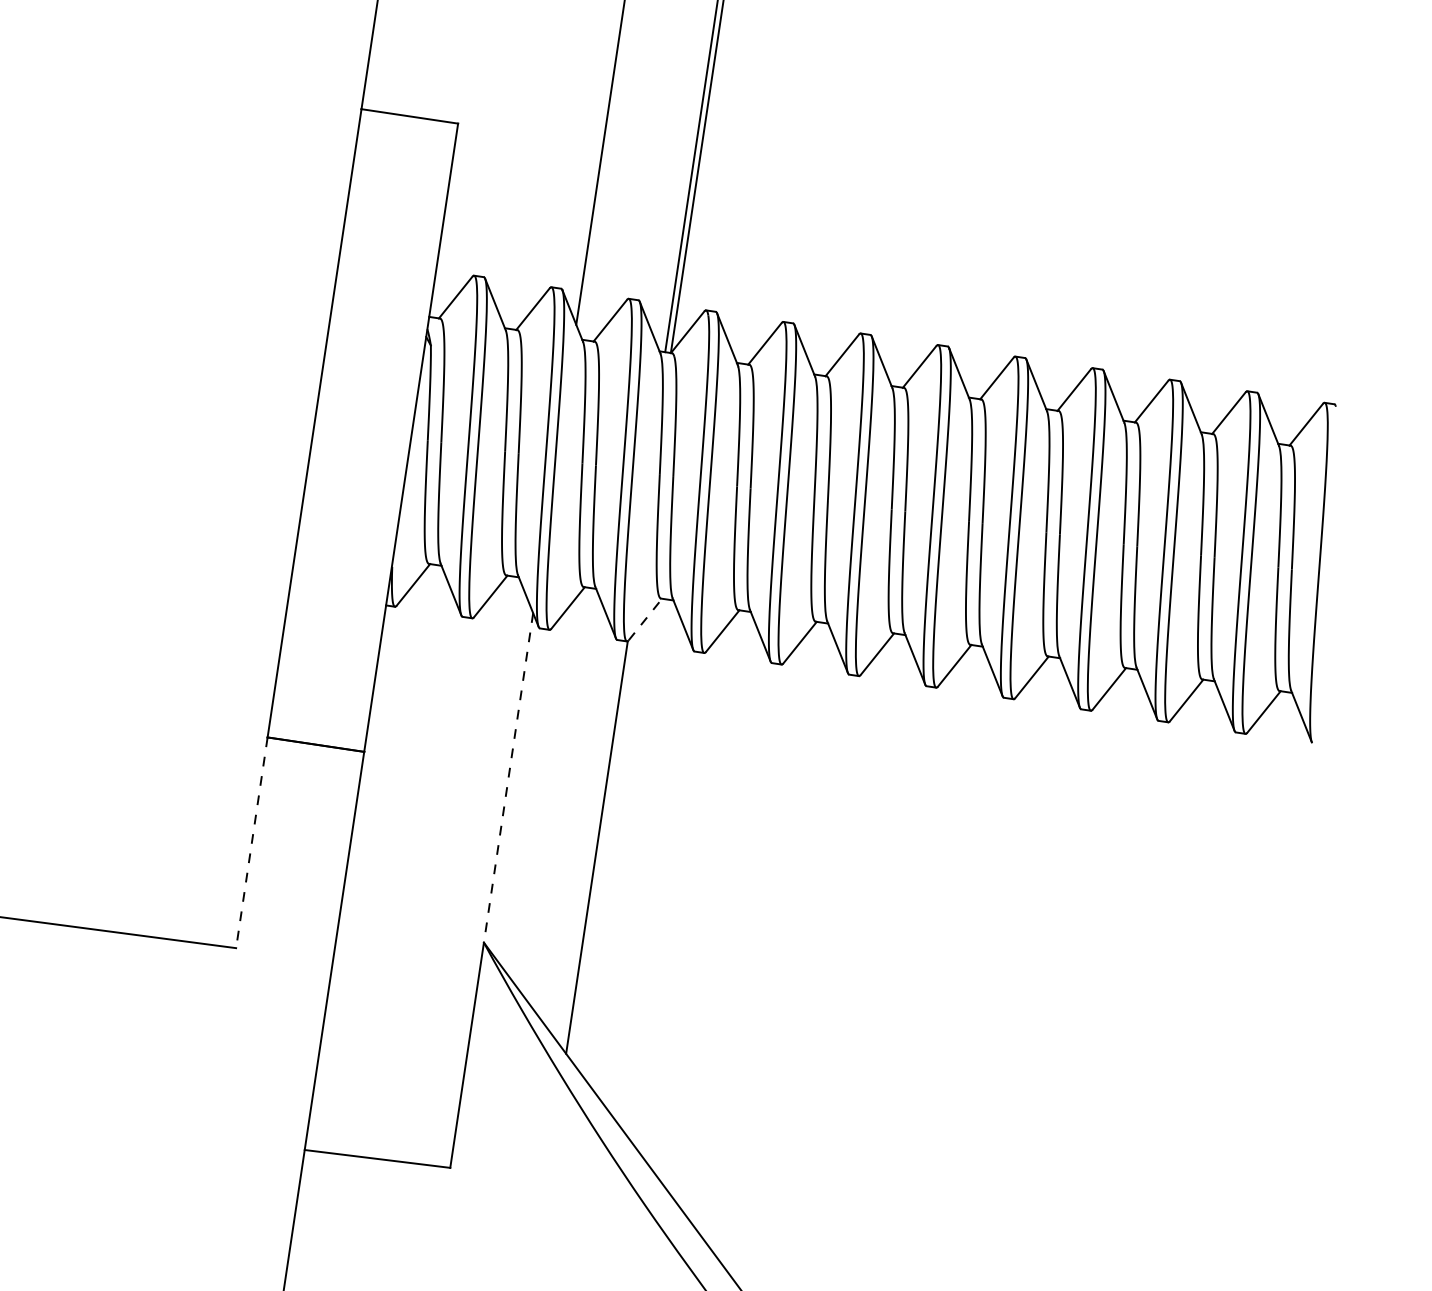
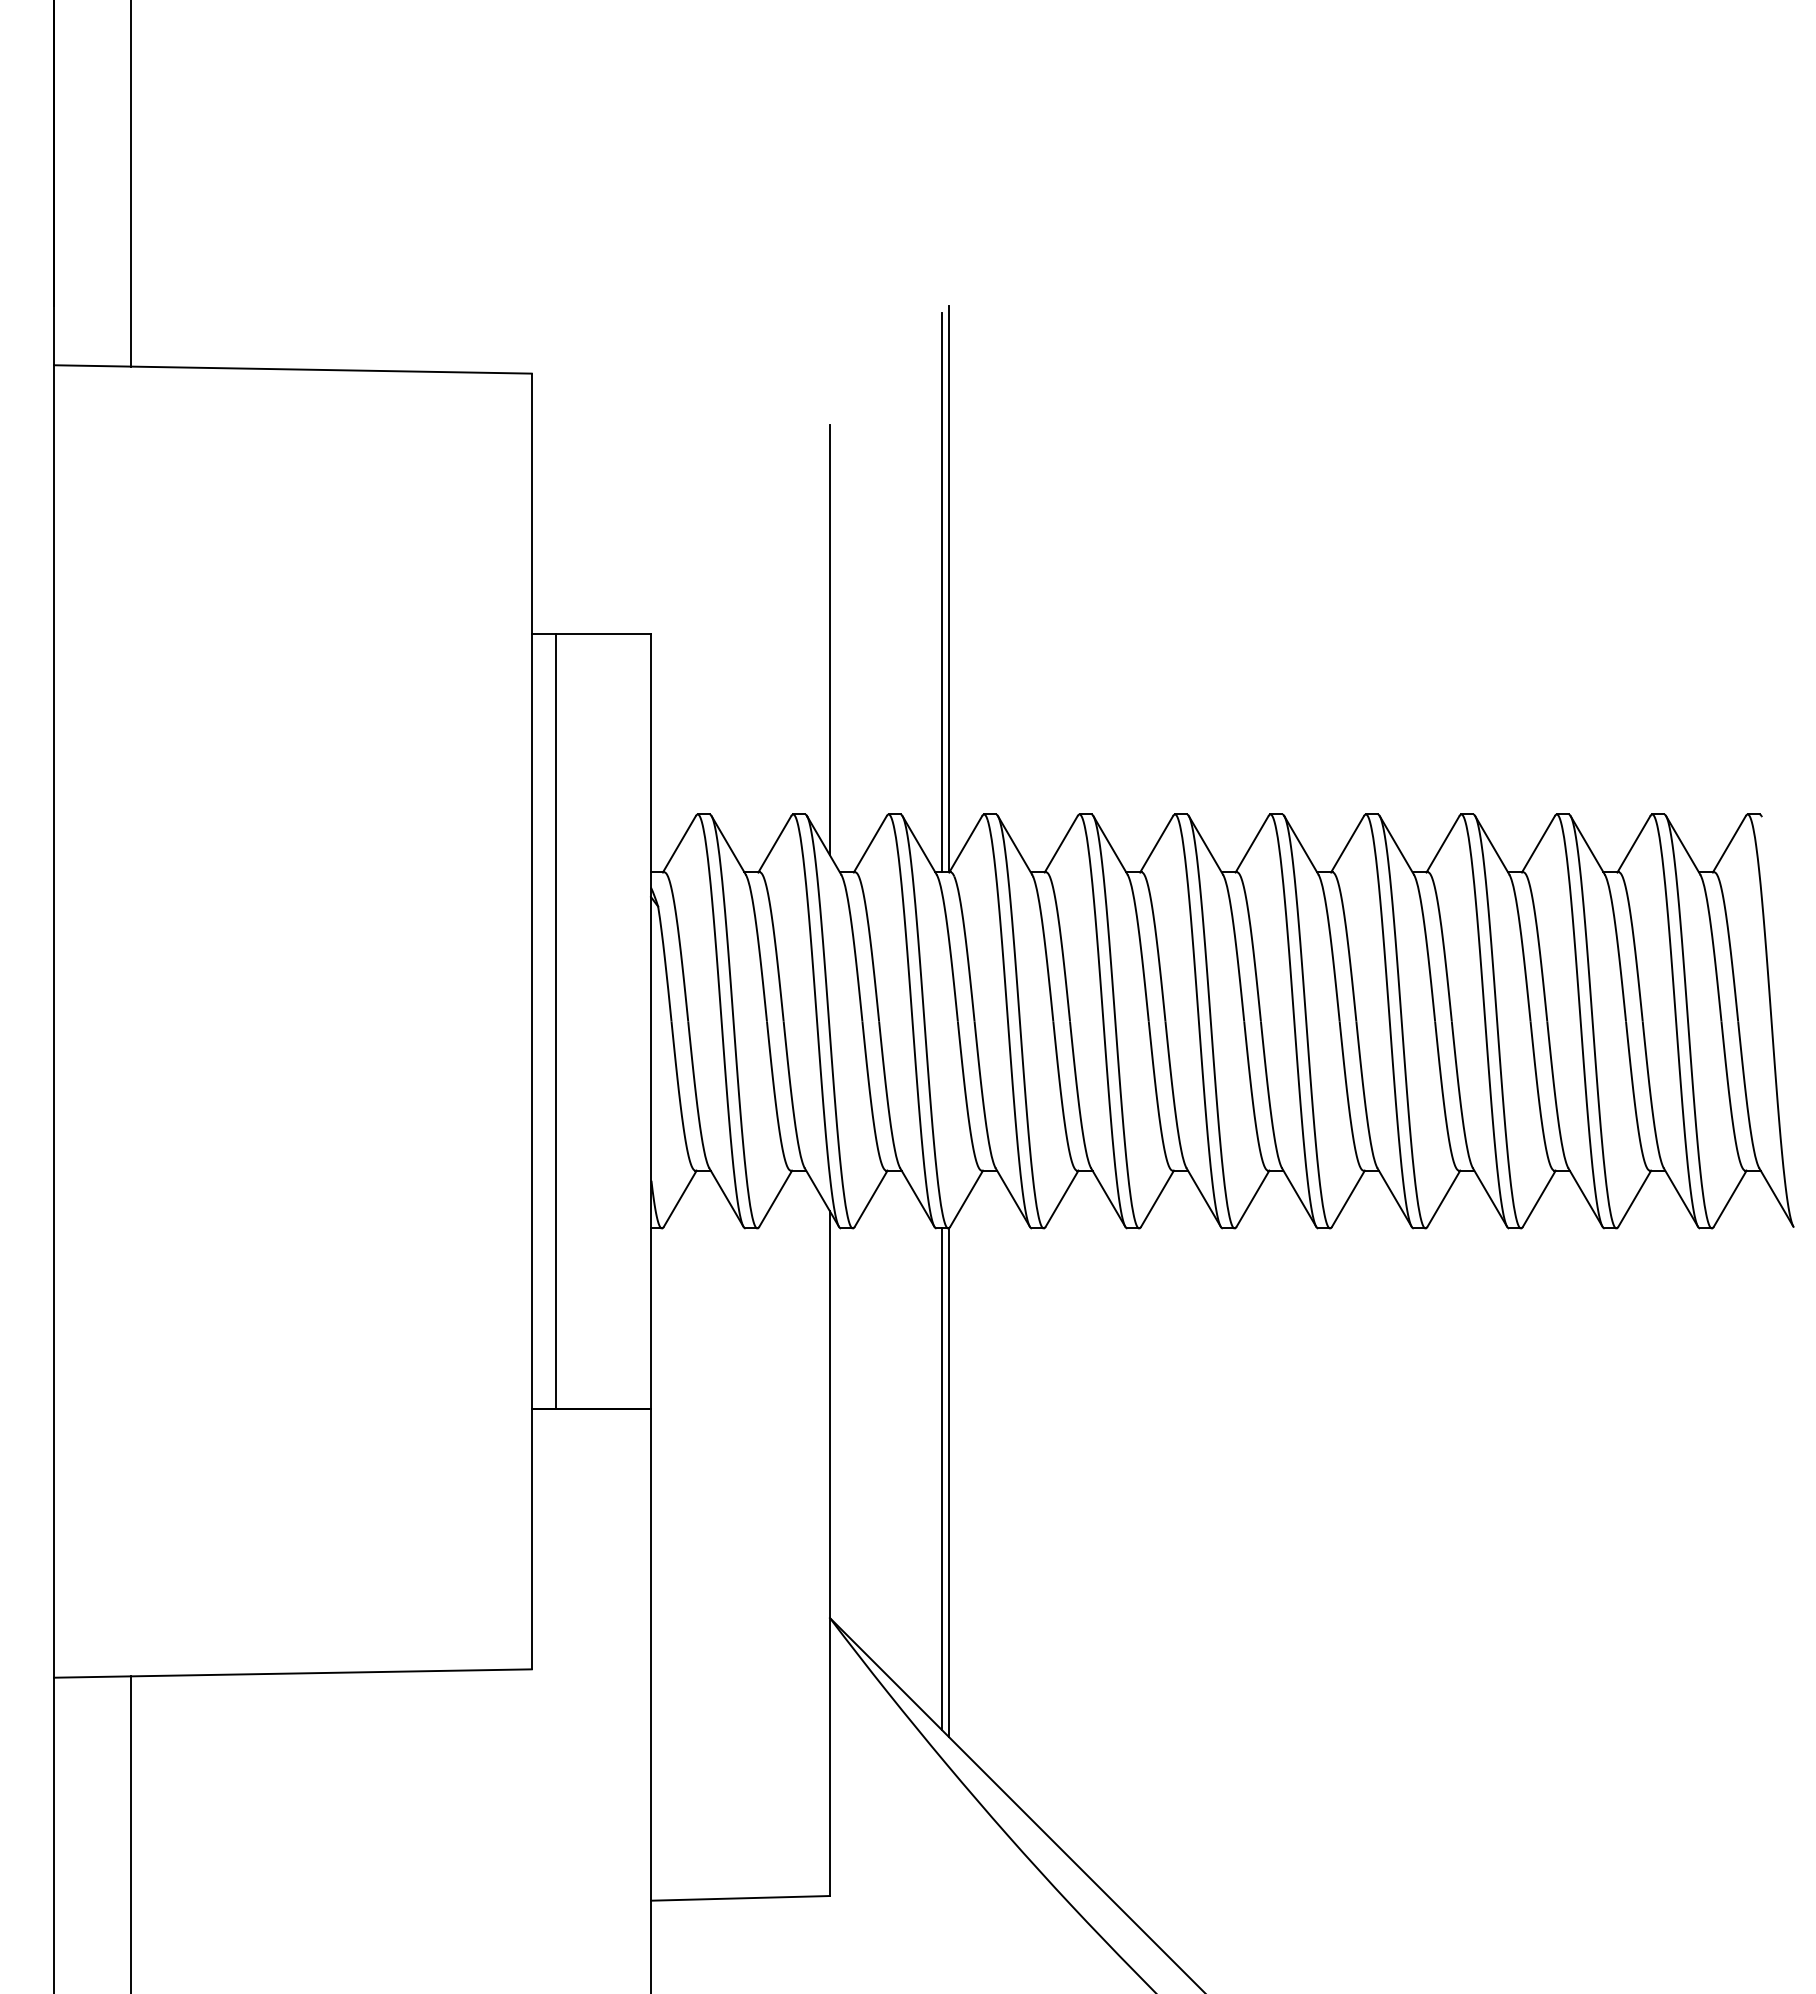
line: (333, 426) -> (555, 1021), added
line: (645, 619) -> (966, 1198), dashed -> solid
line: (508, 778) -> (829, 1415), dashed -> solid
line: (251, 842) -> (531, 1539), dashed -> solid
line: (591, 844) -> (942, 1479), added

